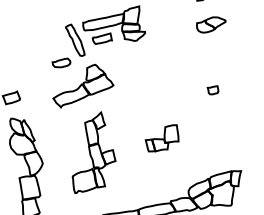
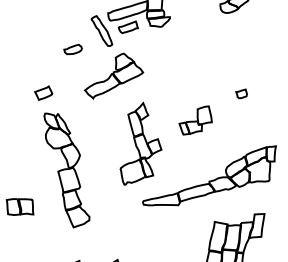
part: (60, 62) -> (72, 49), moved
part: (212, 89) -> (241, 93), moved
part: (94, 152) -> (140, 143), moved

